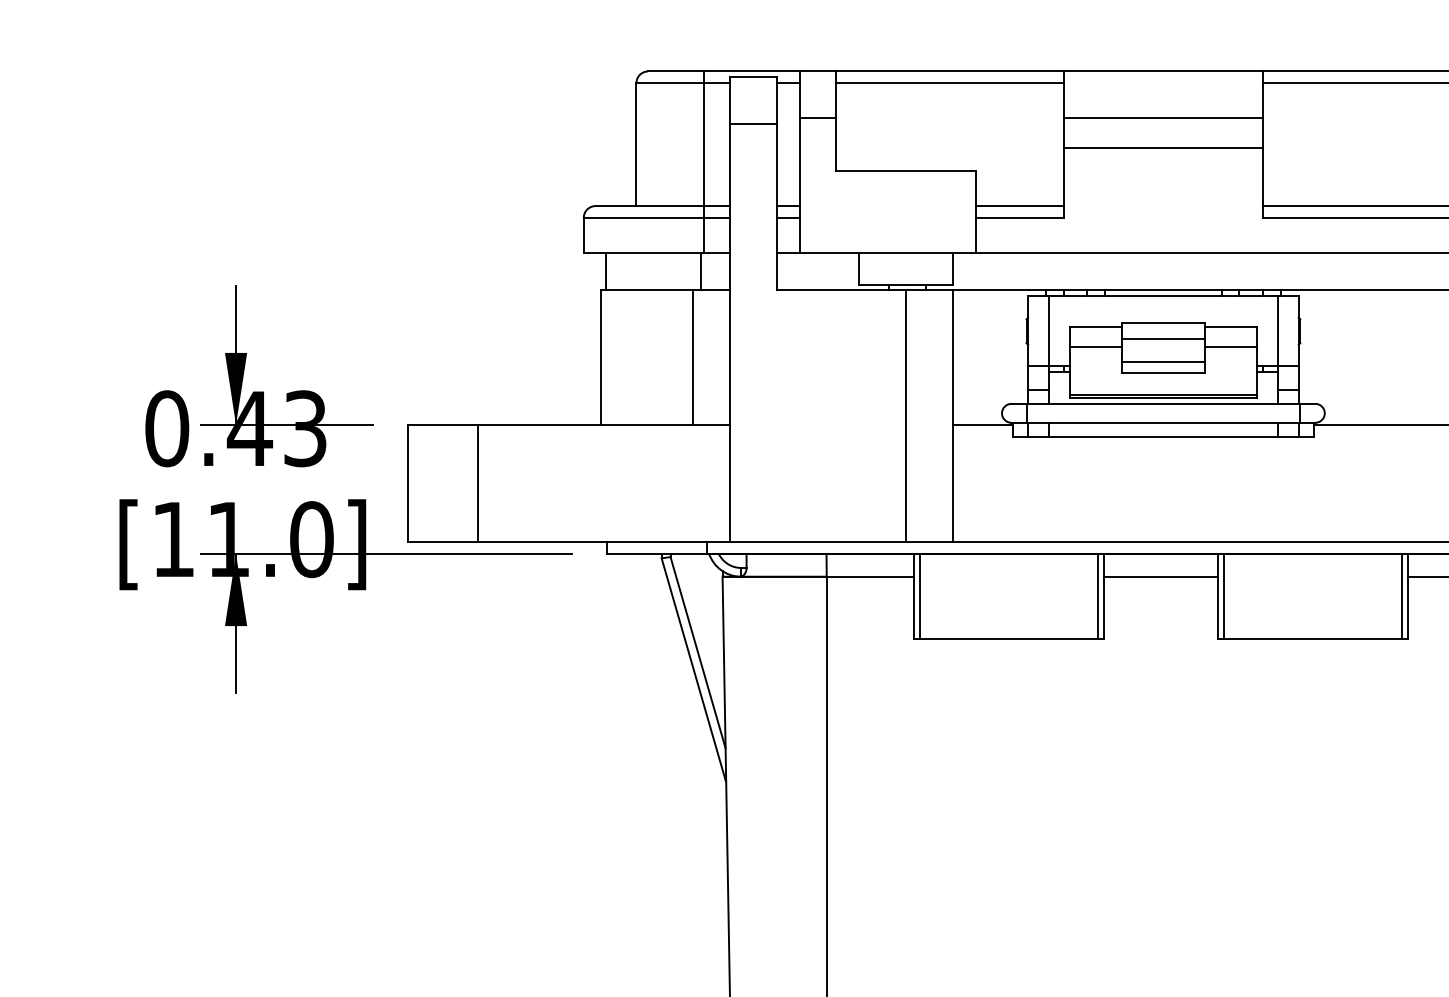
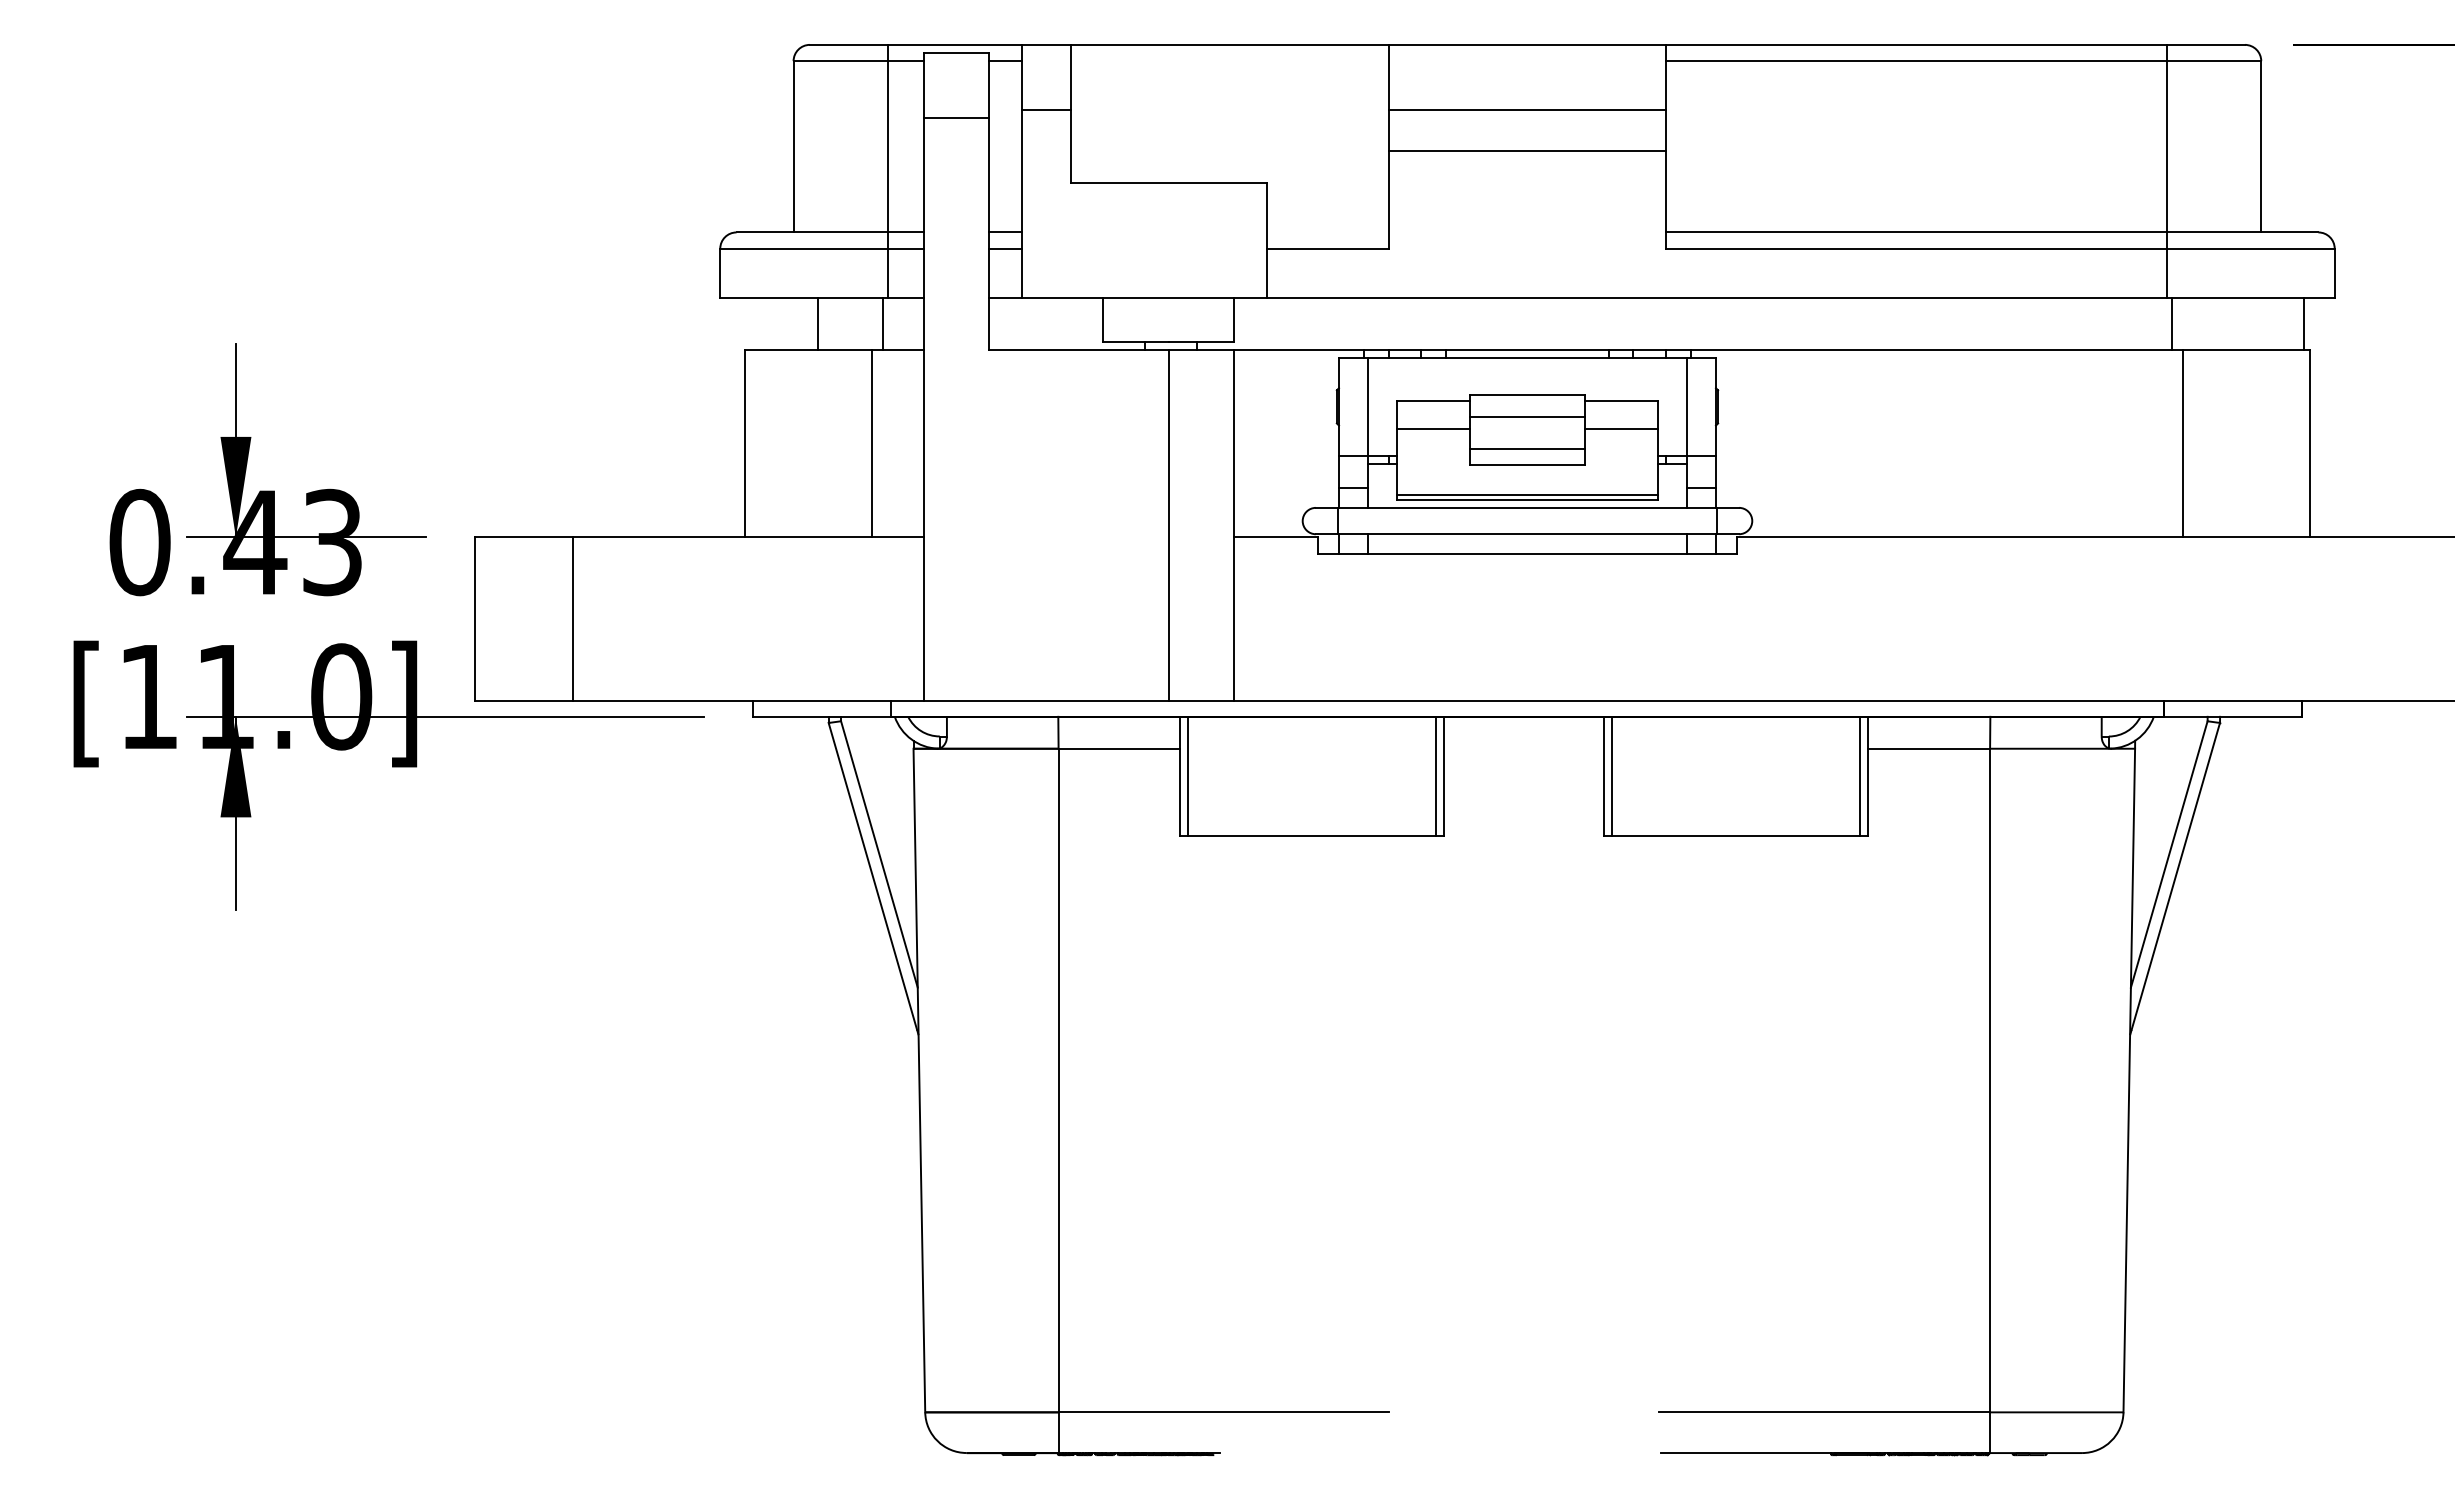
line: (949, 83) -> (1229, 61), removed
line: (1019, 206) -> (1327, 232), removed
line: (605, 271) -> (817, 323), moved
line: (1160, 576) -> (1523, 748), removed

